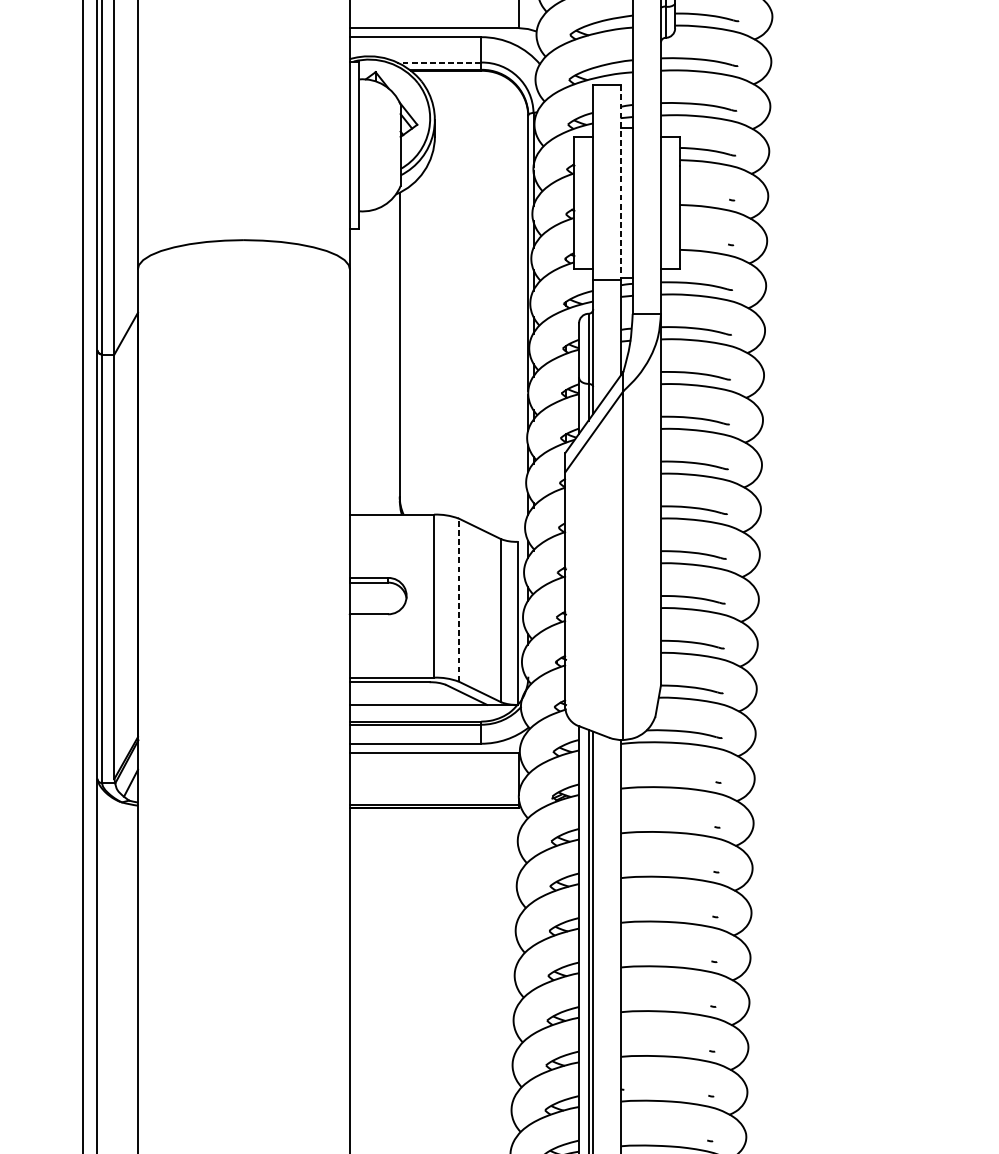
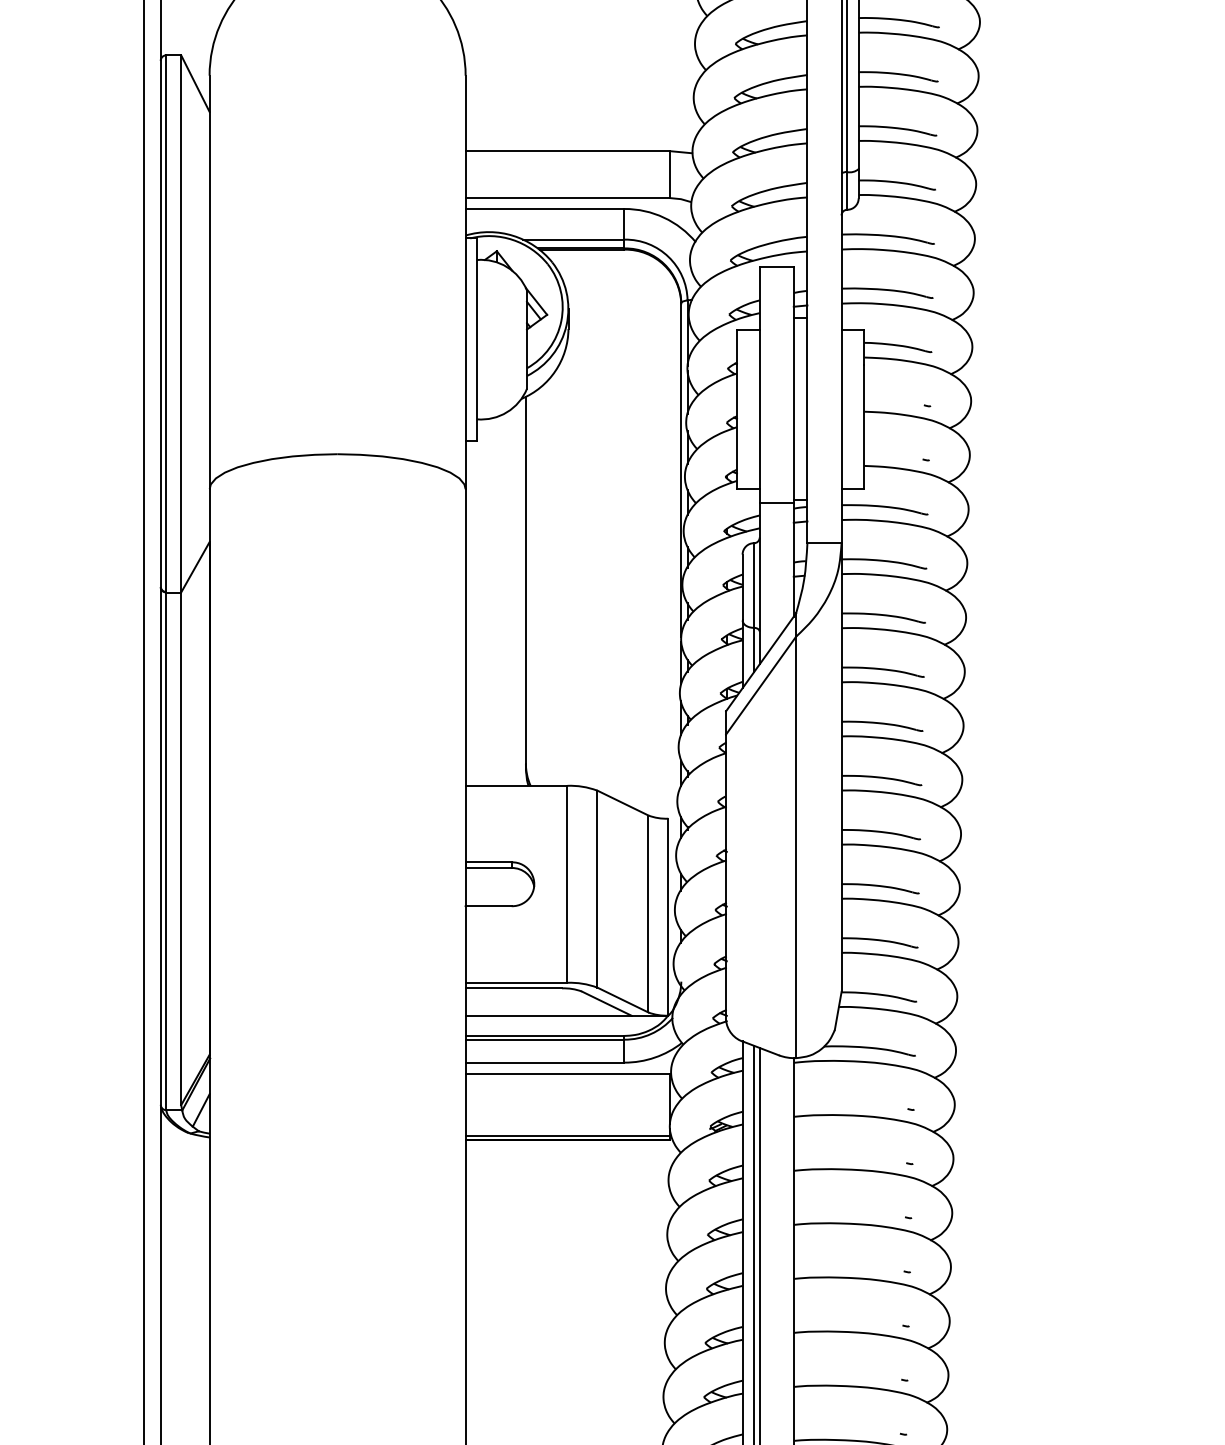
line: (439, 62) -> (573, 239), dashed -> solid
line: (621, 182) -> (793, 384), dashed -> solid
line: (458, 599) -> (597, 888), dashed -> solid

